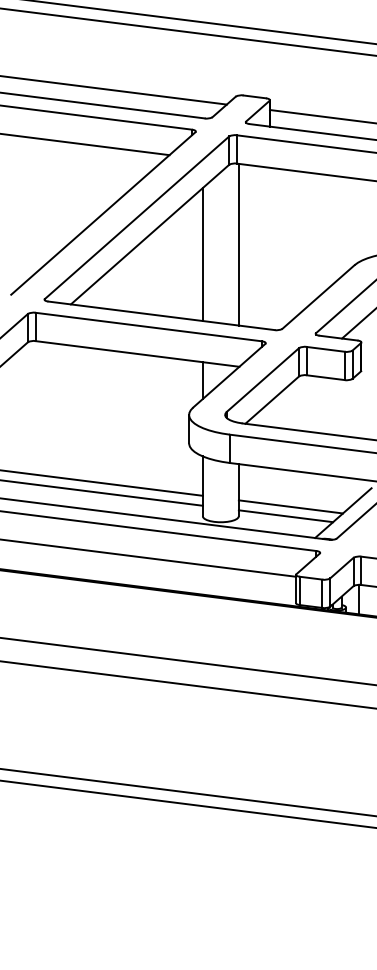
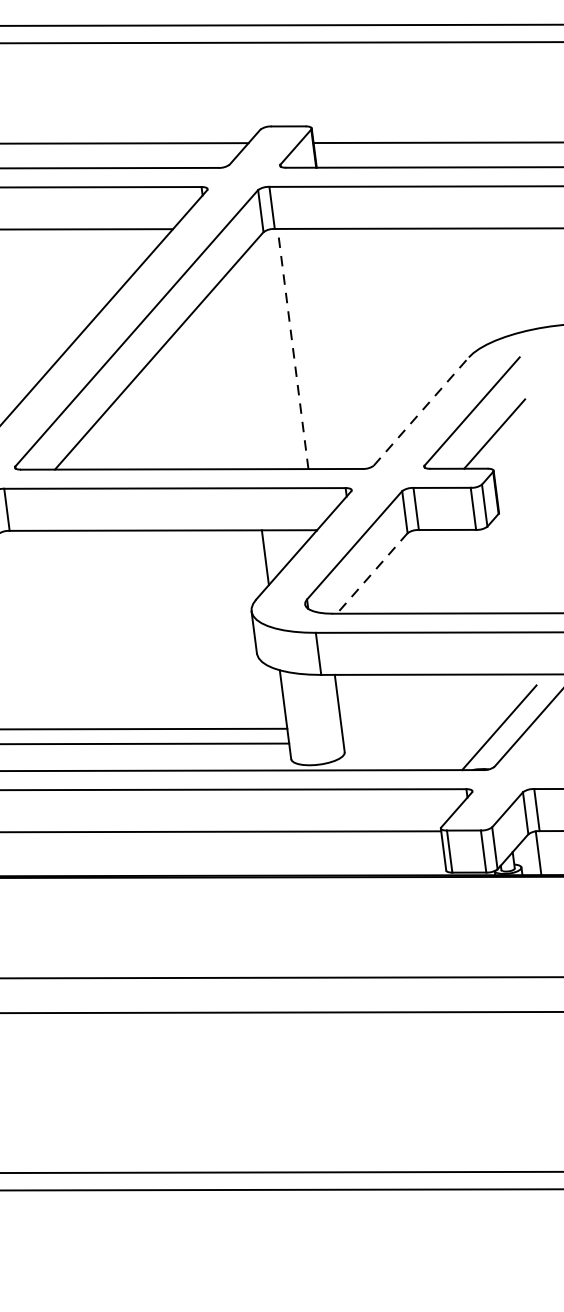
line: (238, 244) -> (292, 348), solid -> dashed
line: (202, 254) -> (240, 370), removed
line: (318, 296) -> (421, 410), solid -> dashed
line: (272, 400) -> (372, 573), solid -> dashed
line: (290, 506) -> (419, 727), removed
line: (285, 516) -> (414, 743), removed

